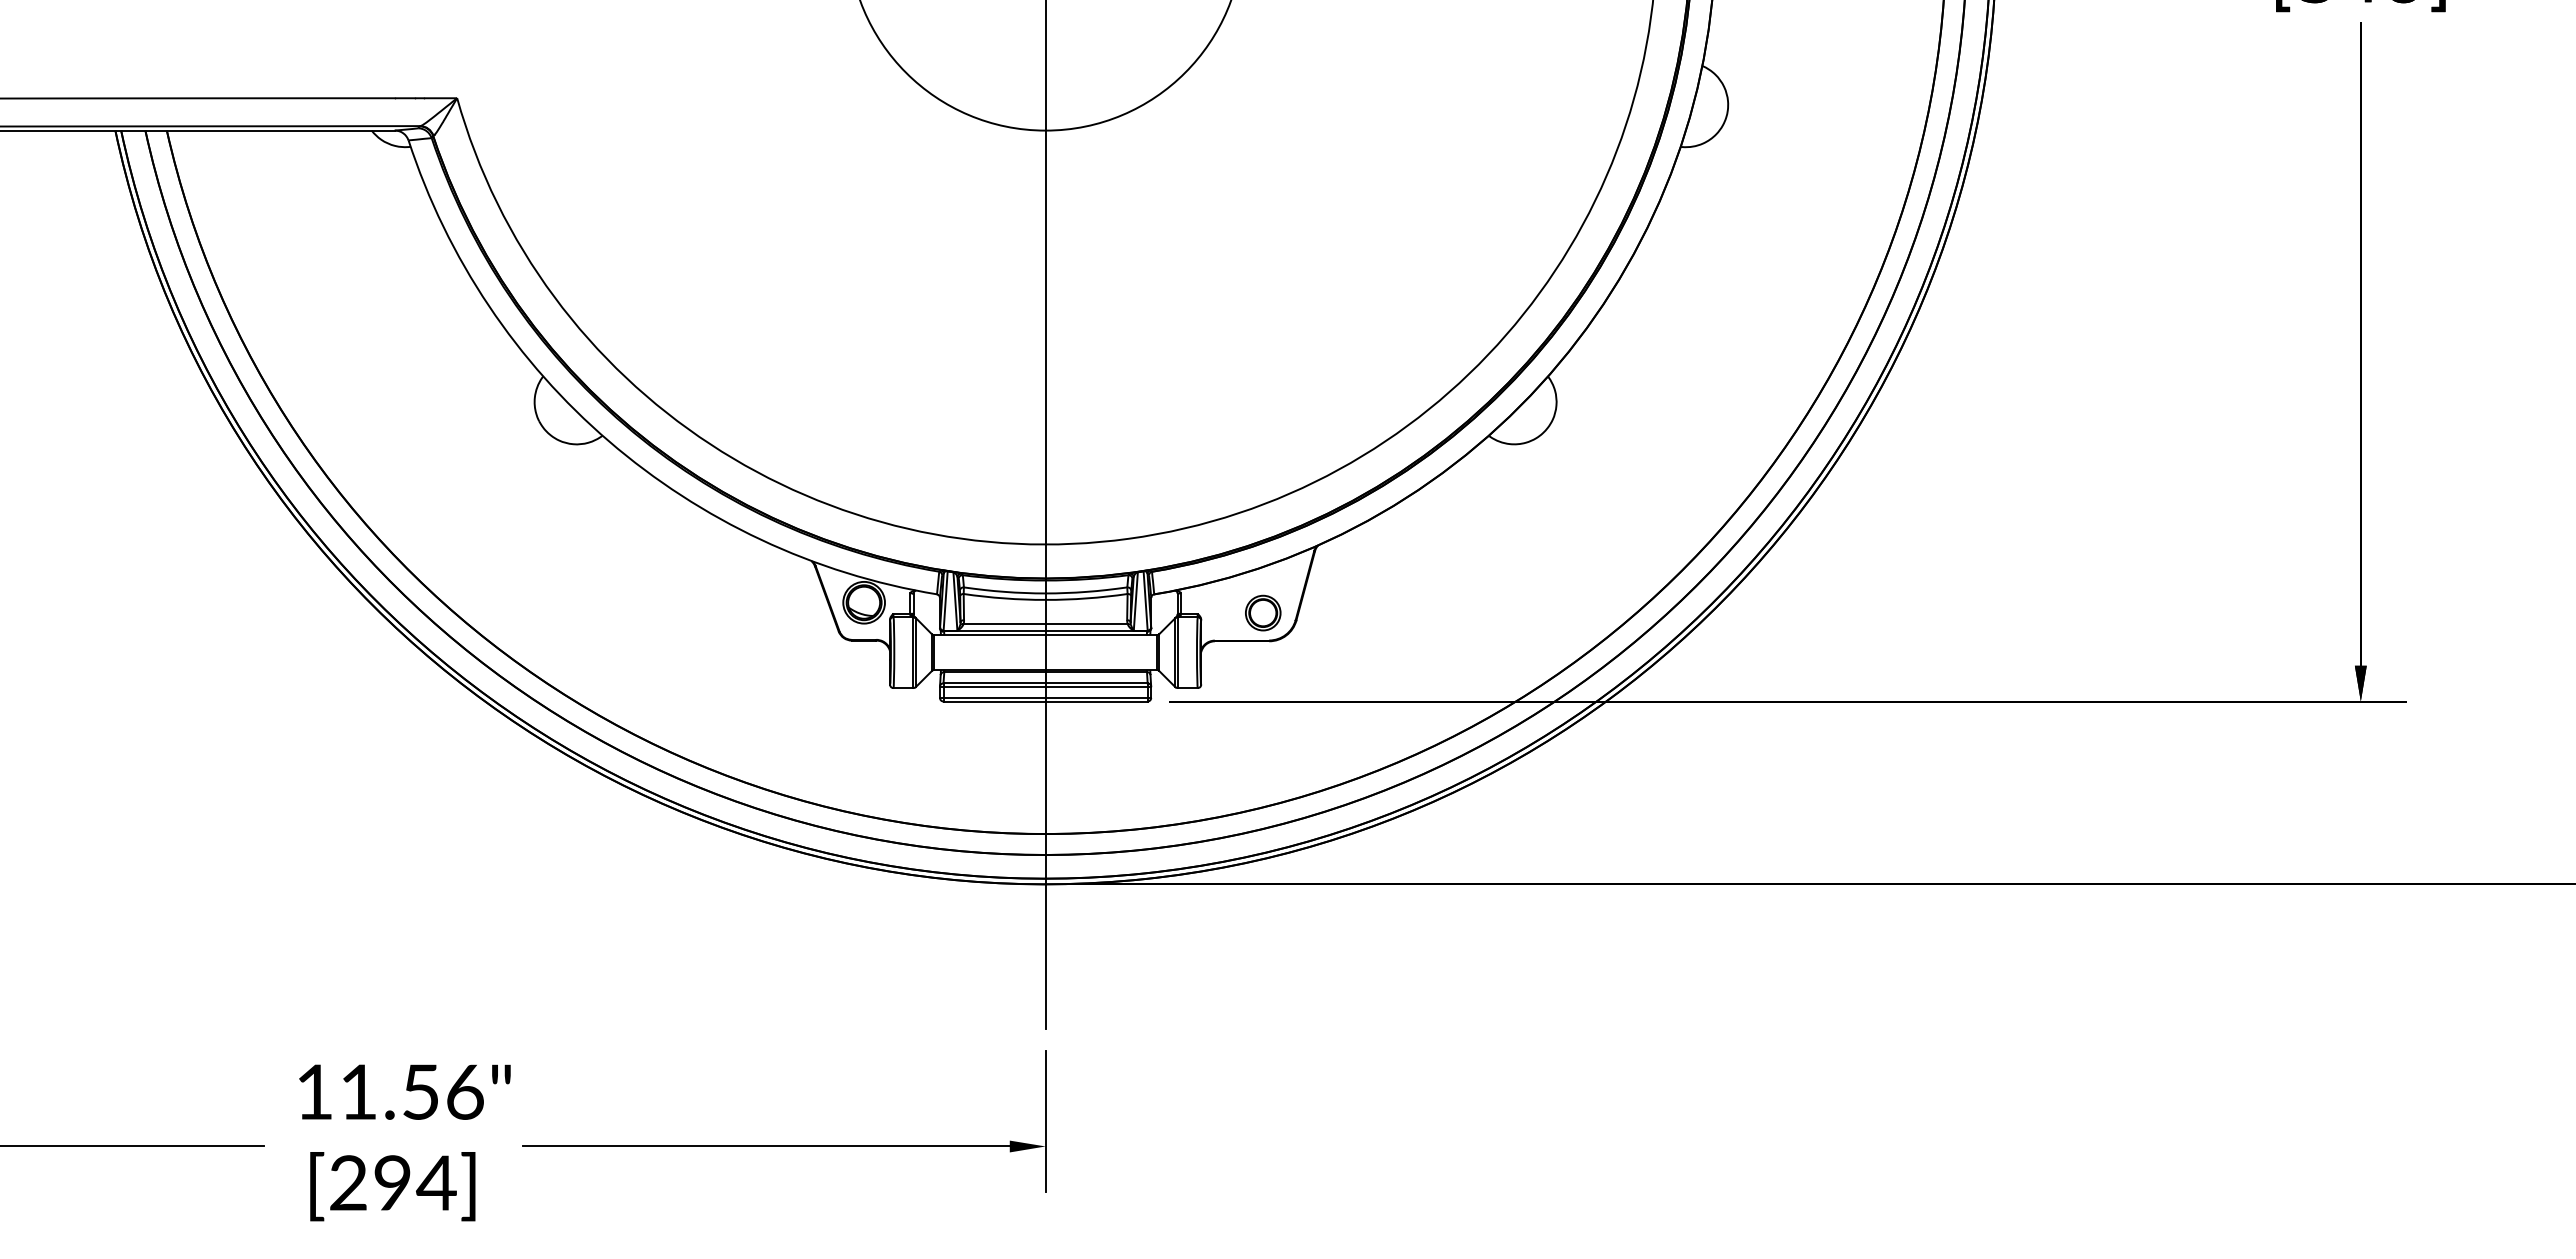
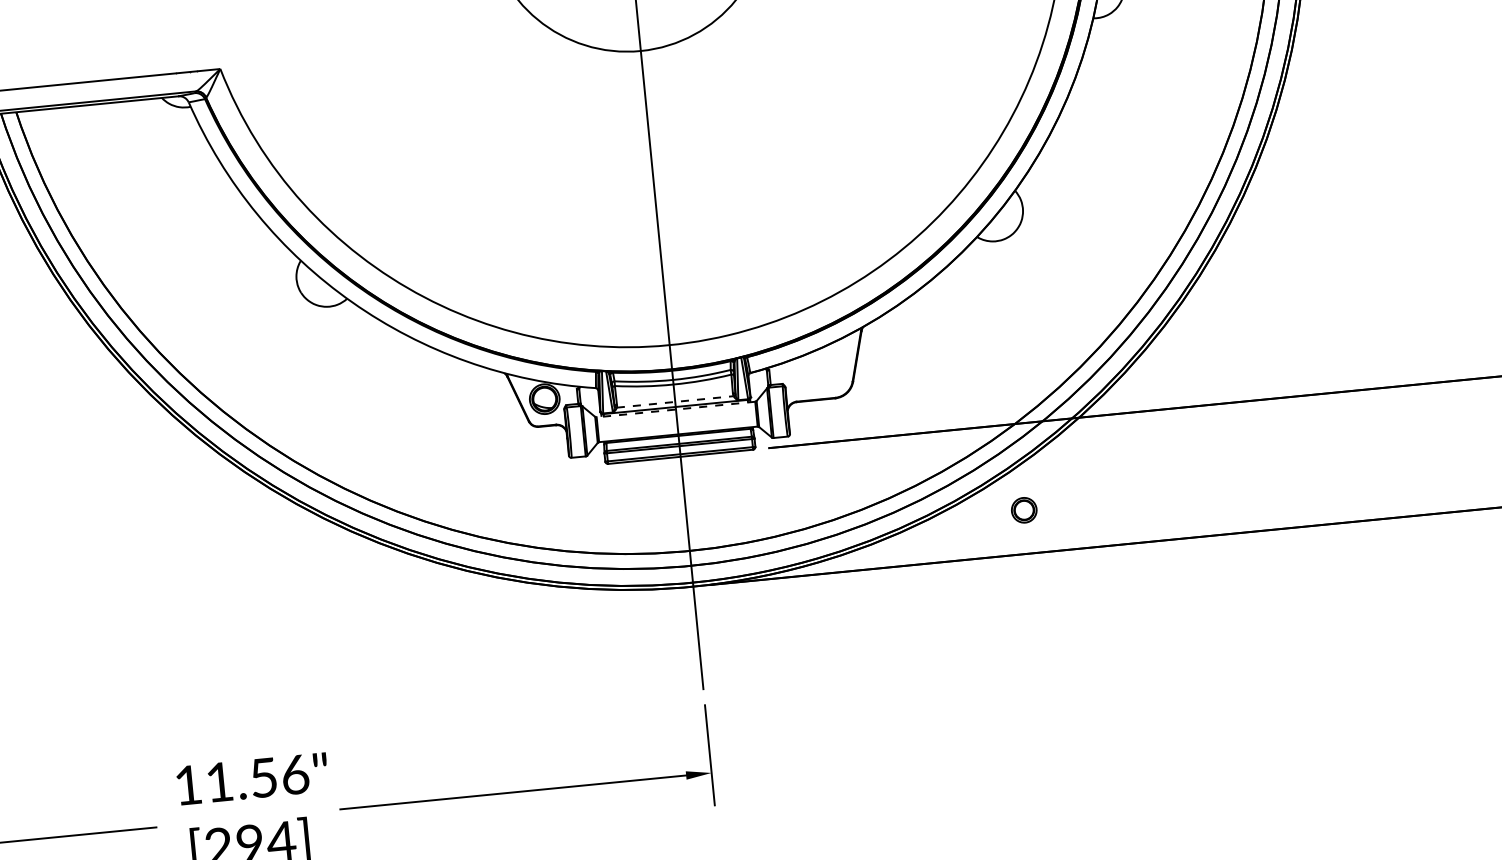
part: (1263, 612) -> (1024, 509), moved
line: (1046, 624) -> (675, 401), solid -> dashed
line: (1045, 635) -> (675, 409), solid -> dashed

